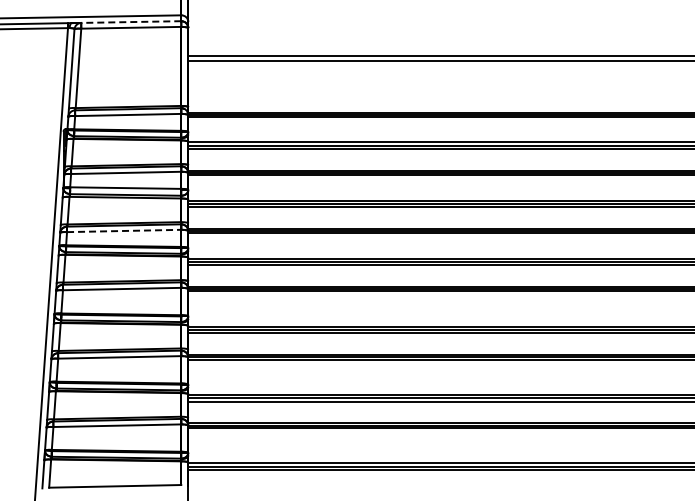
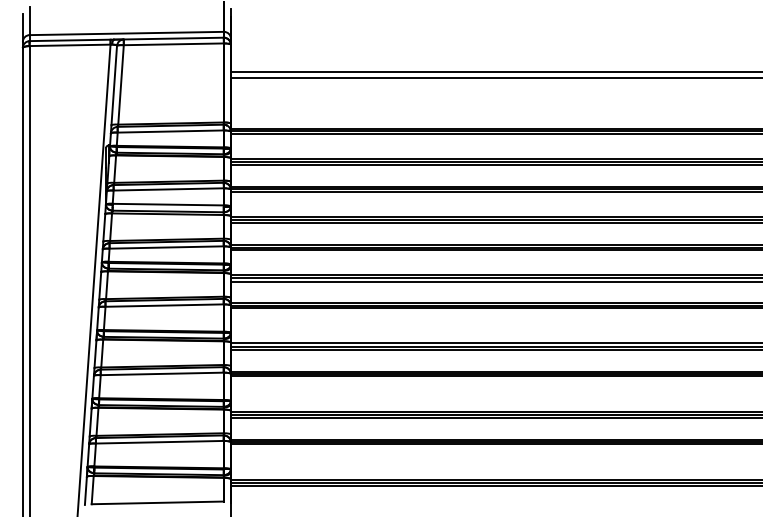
line: (130, 21) -> (173, 38), dashed -> solid
line: (124, 230) -> (167, 247), dashed -> solid

